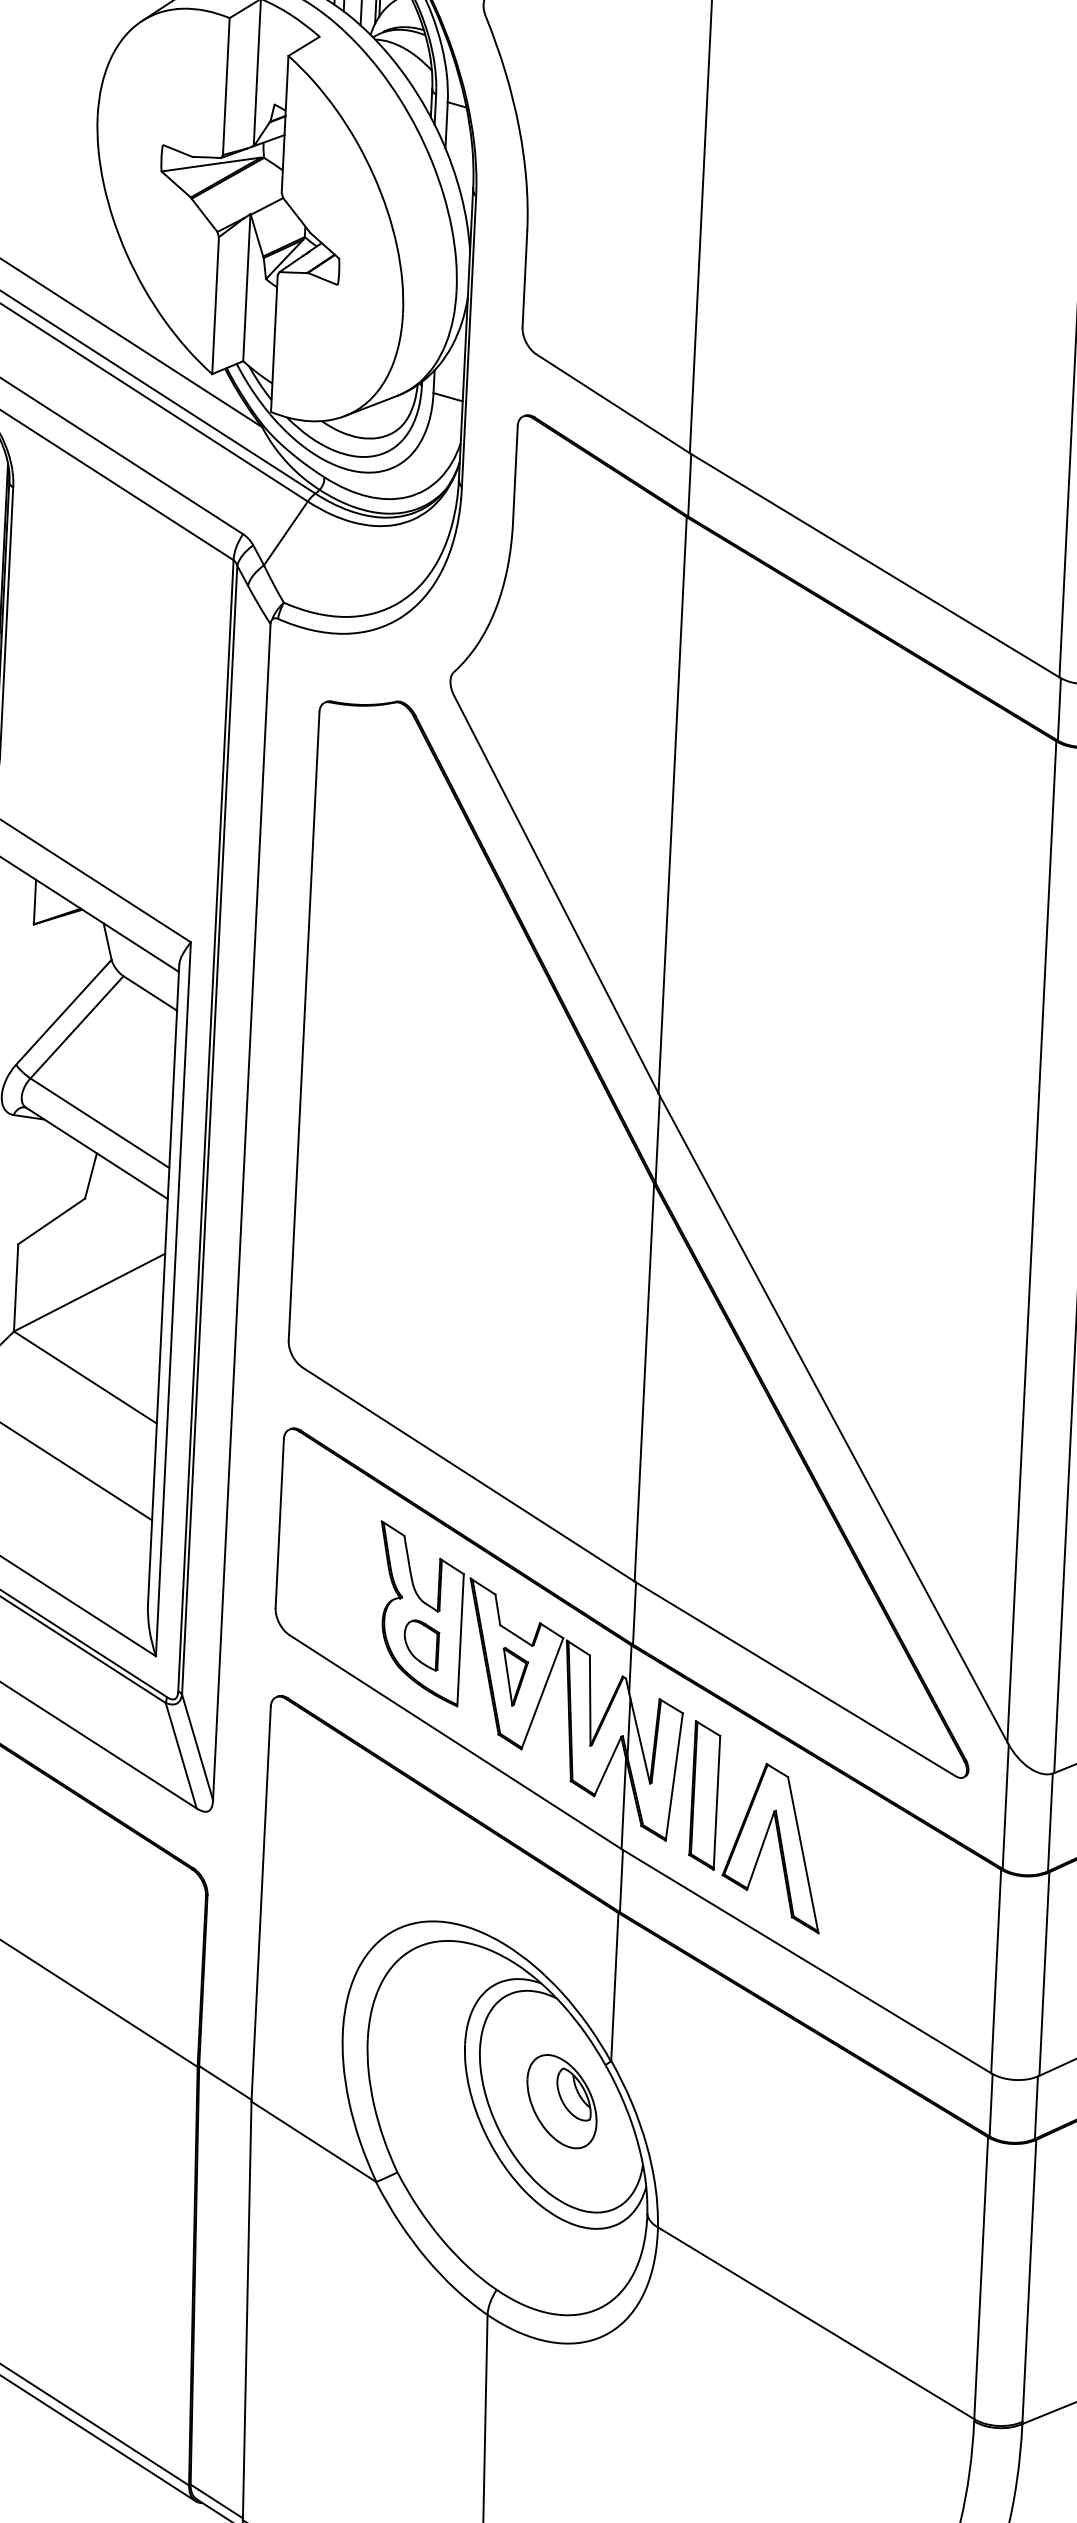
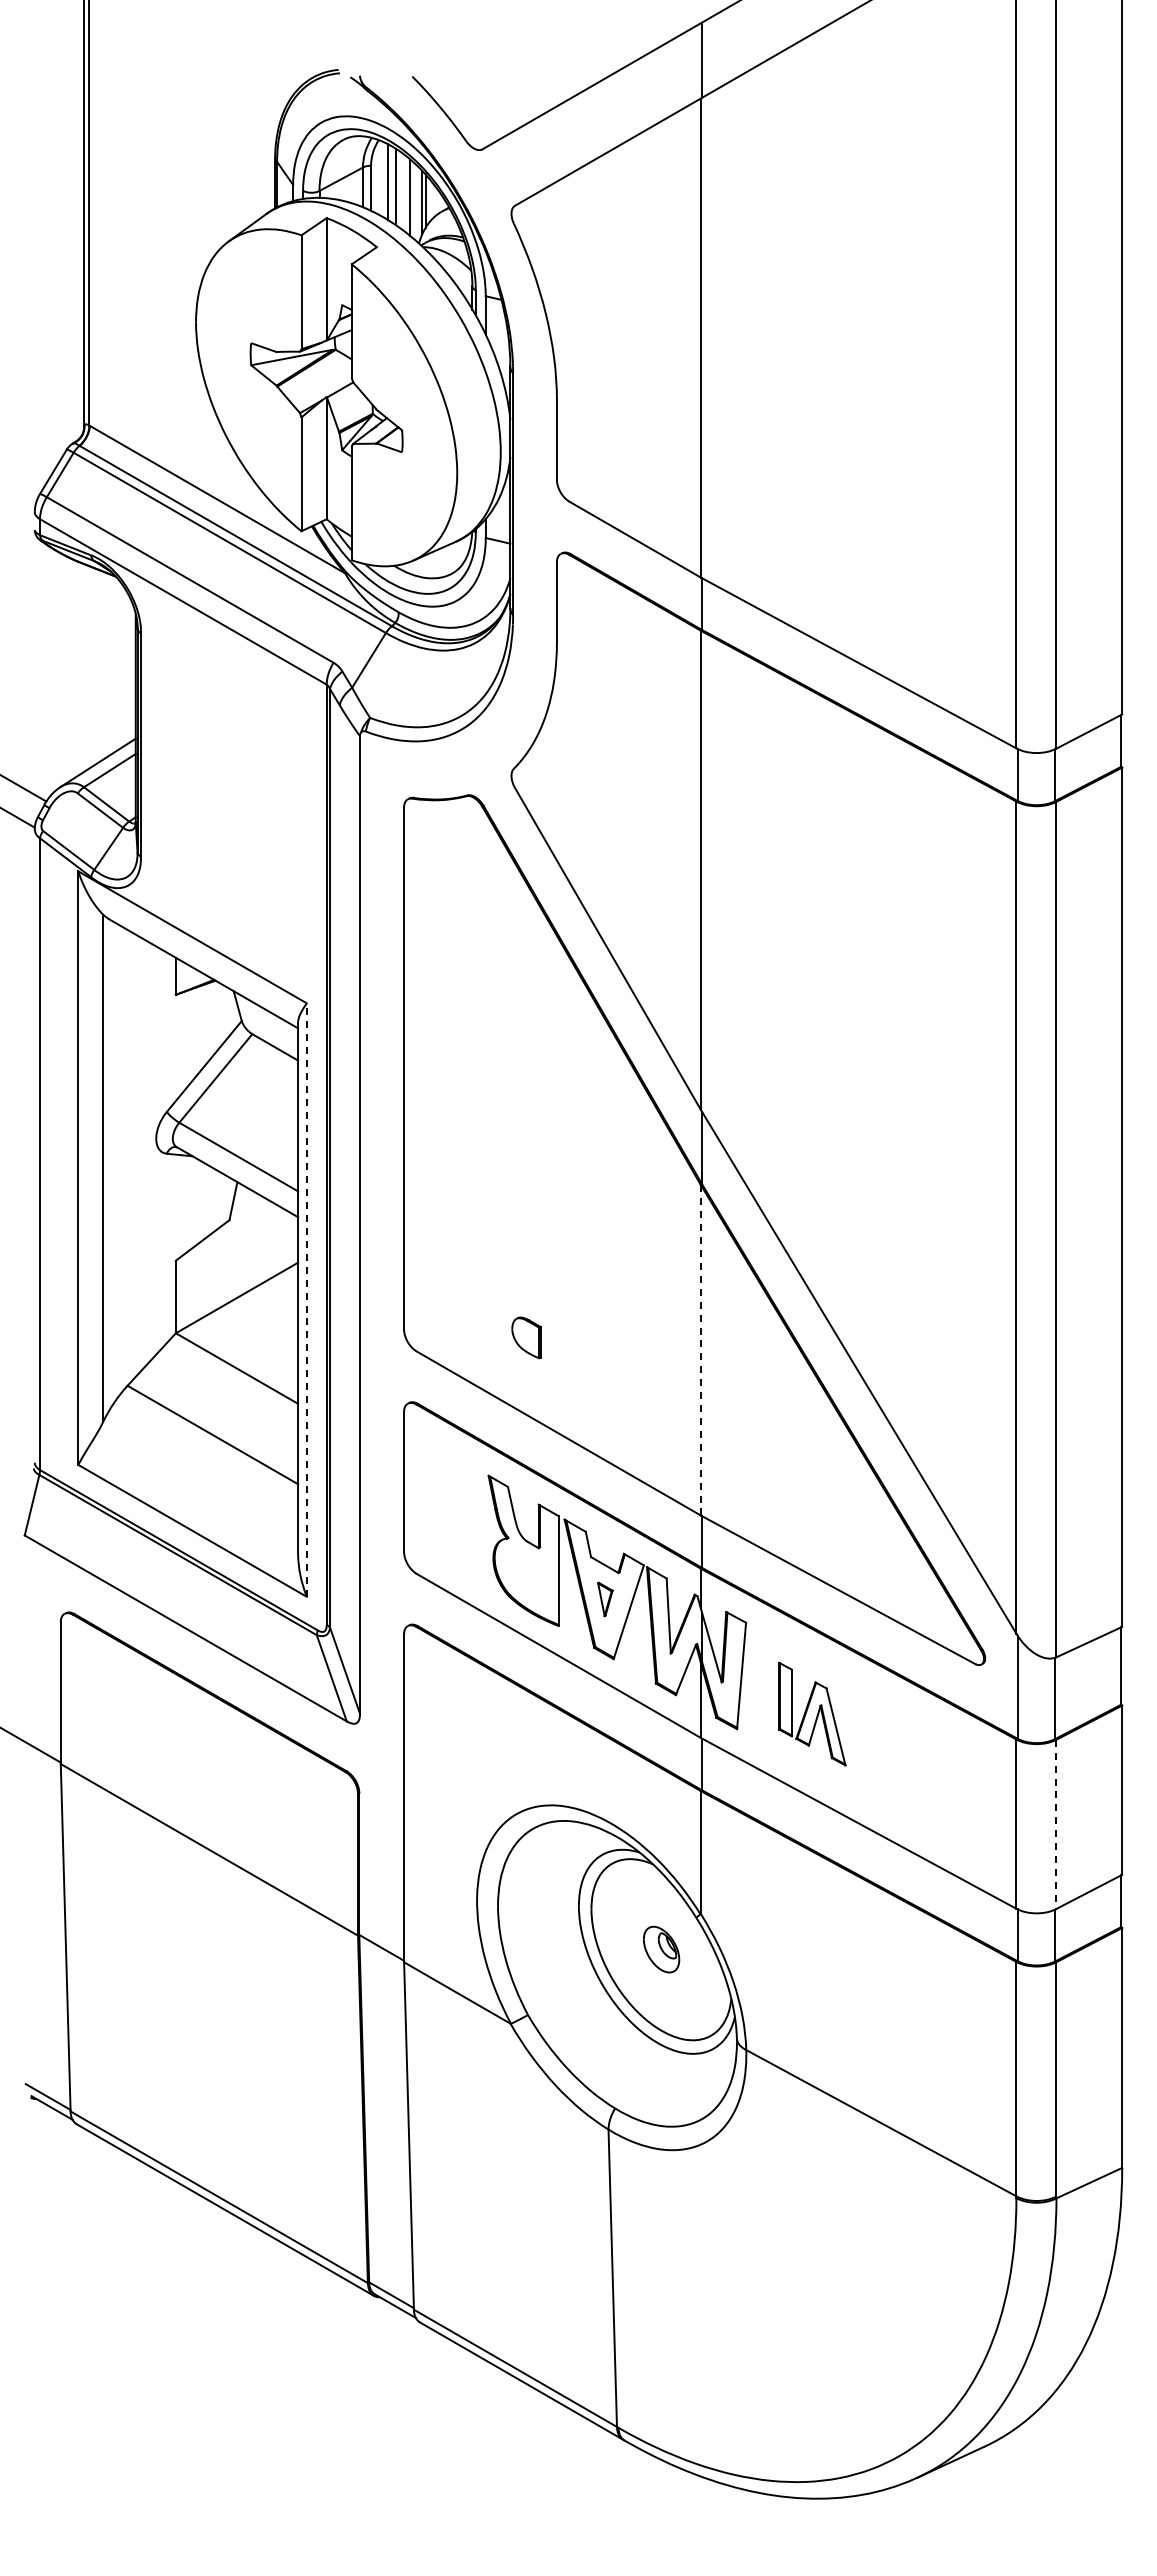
line: (173, 1299) -> (306, 1300), solid -> dashed
line: (644, 1381) -> (700, 1349), solid -> dashed
part: (421, 1644) -> (526, 1337), moved
part: (515, 1677) -> (605, 1599), size x0.7
part: (757, 1826) -> (812, 1713), size x0.6
line: (1044, 1974) -> (1056, 1824), solid -> dashed
part: (561, 2101) -> (661, 1949), size x0.6

